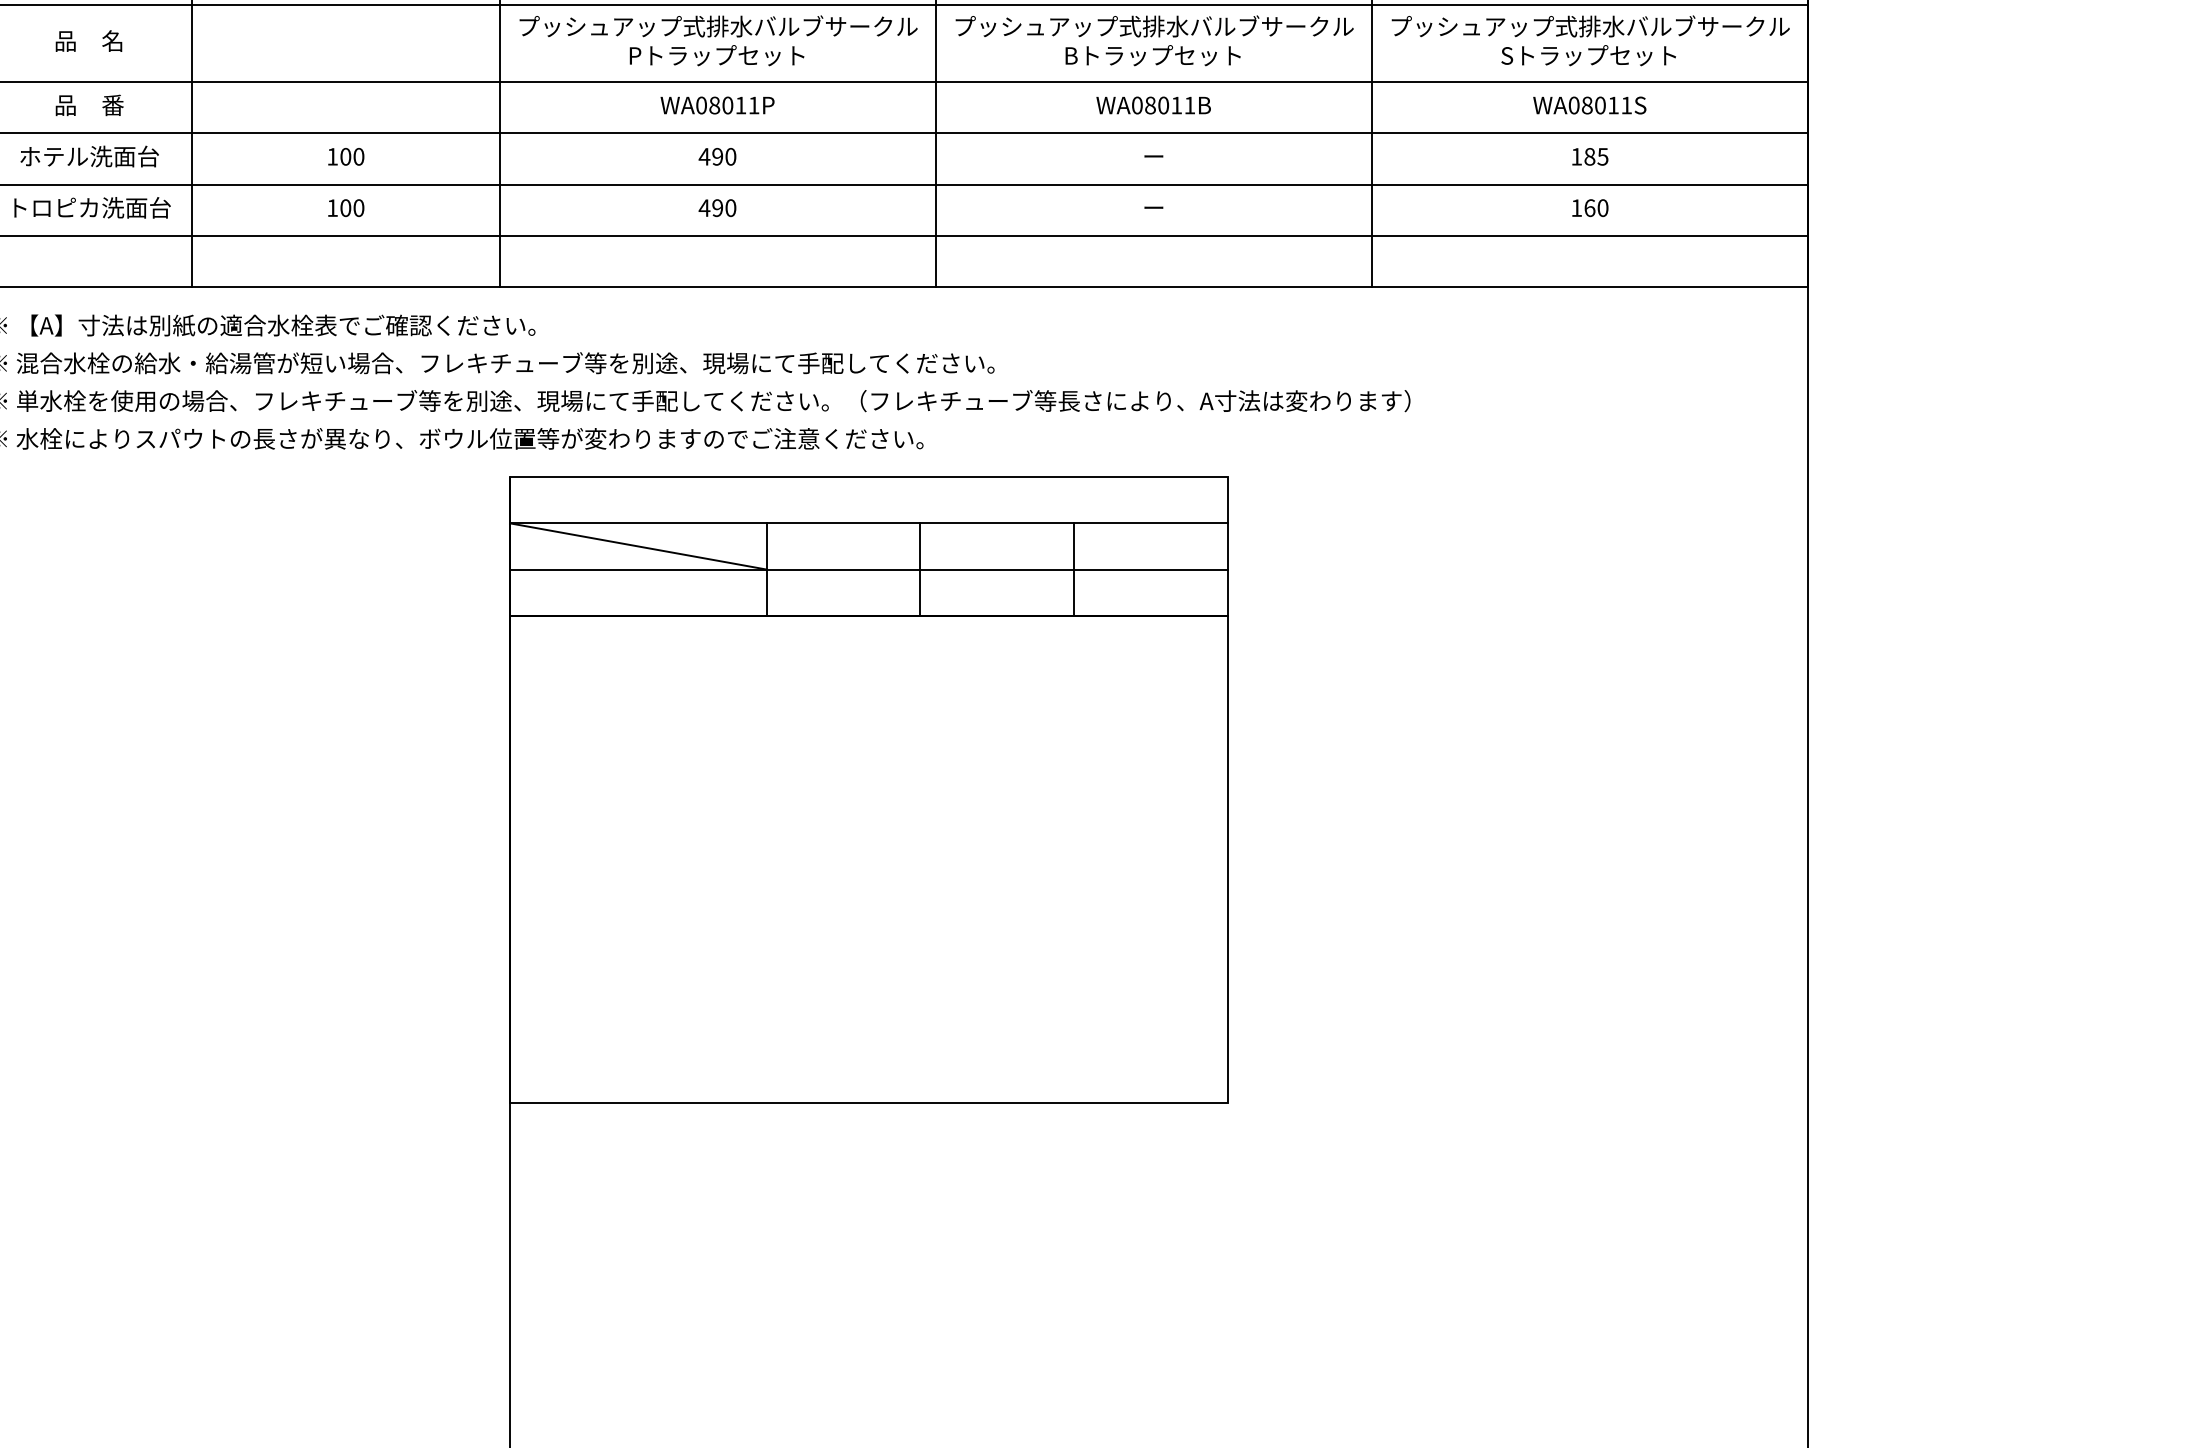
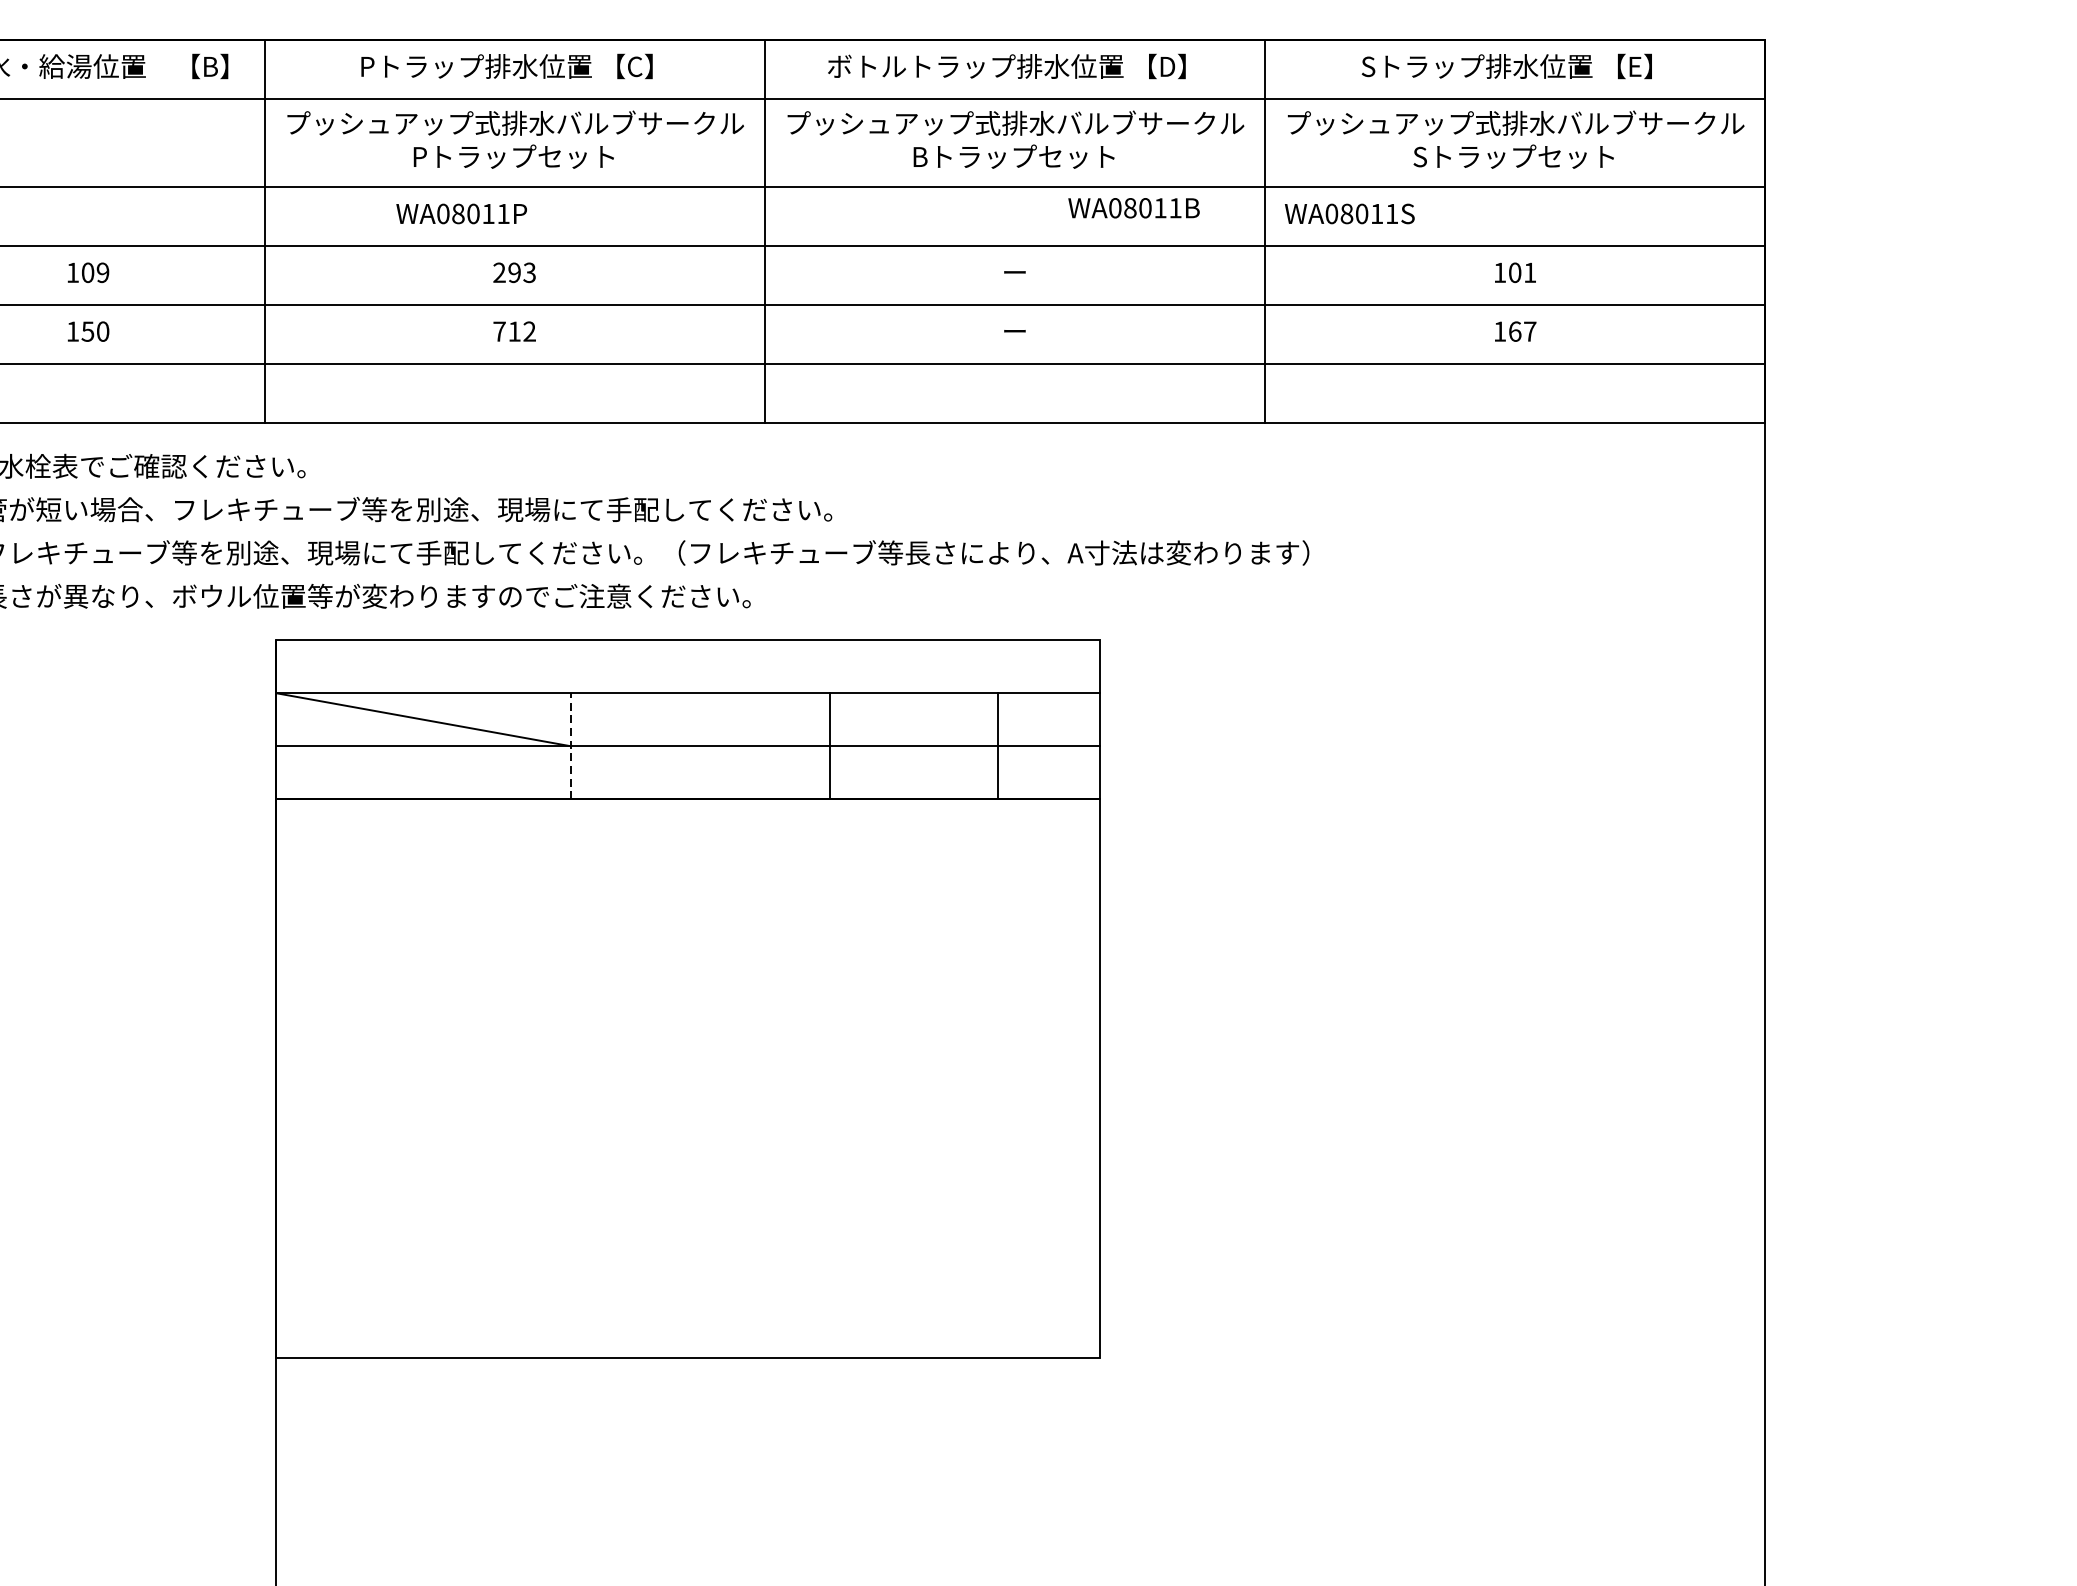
text: (717, 105) -> (461, 213), moved
text: (1153, 105) -> (1133, 208), moved
text: (1589, 105) -> (1349, 213), moved
text: (358, 156) -> (102, 272), 100 -> 109
text: (717, 156) -> (514, 272), 490 -> 293
text: (1596, 156) -> (1522, 272), 185 -> 101
text: (345, 207) -> (87, 330), 100 -> 150
text: (717, 208) -> (514, 332), 490 -> 712
text: (1602, 208) -> (1529, 332), 160 -> 167
line: (766, 569) -> (570, 746), solid -> dashed
line: (920, 569) -> (829, 746), moved
line: (1074, 569) -> (998, 746), moved

